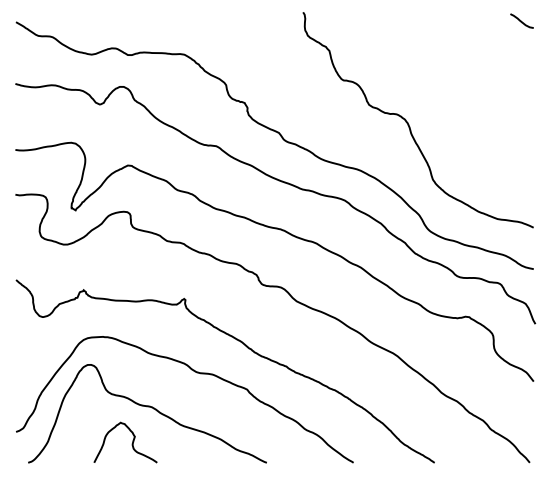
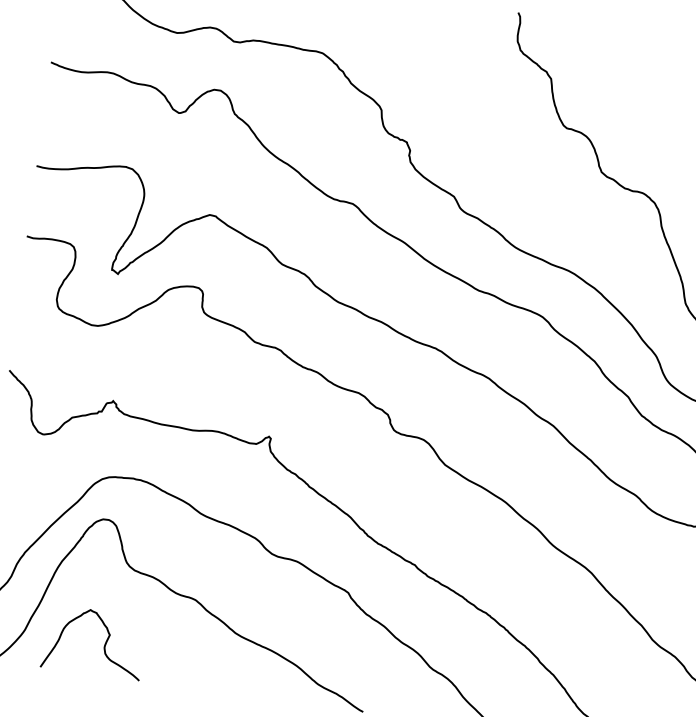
curve: (131, 443) -> (103, 645), moved

